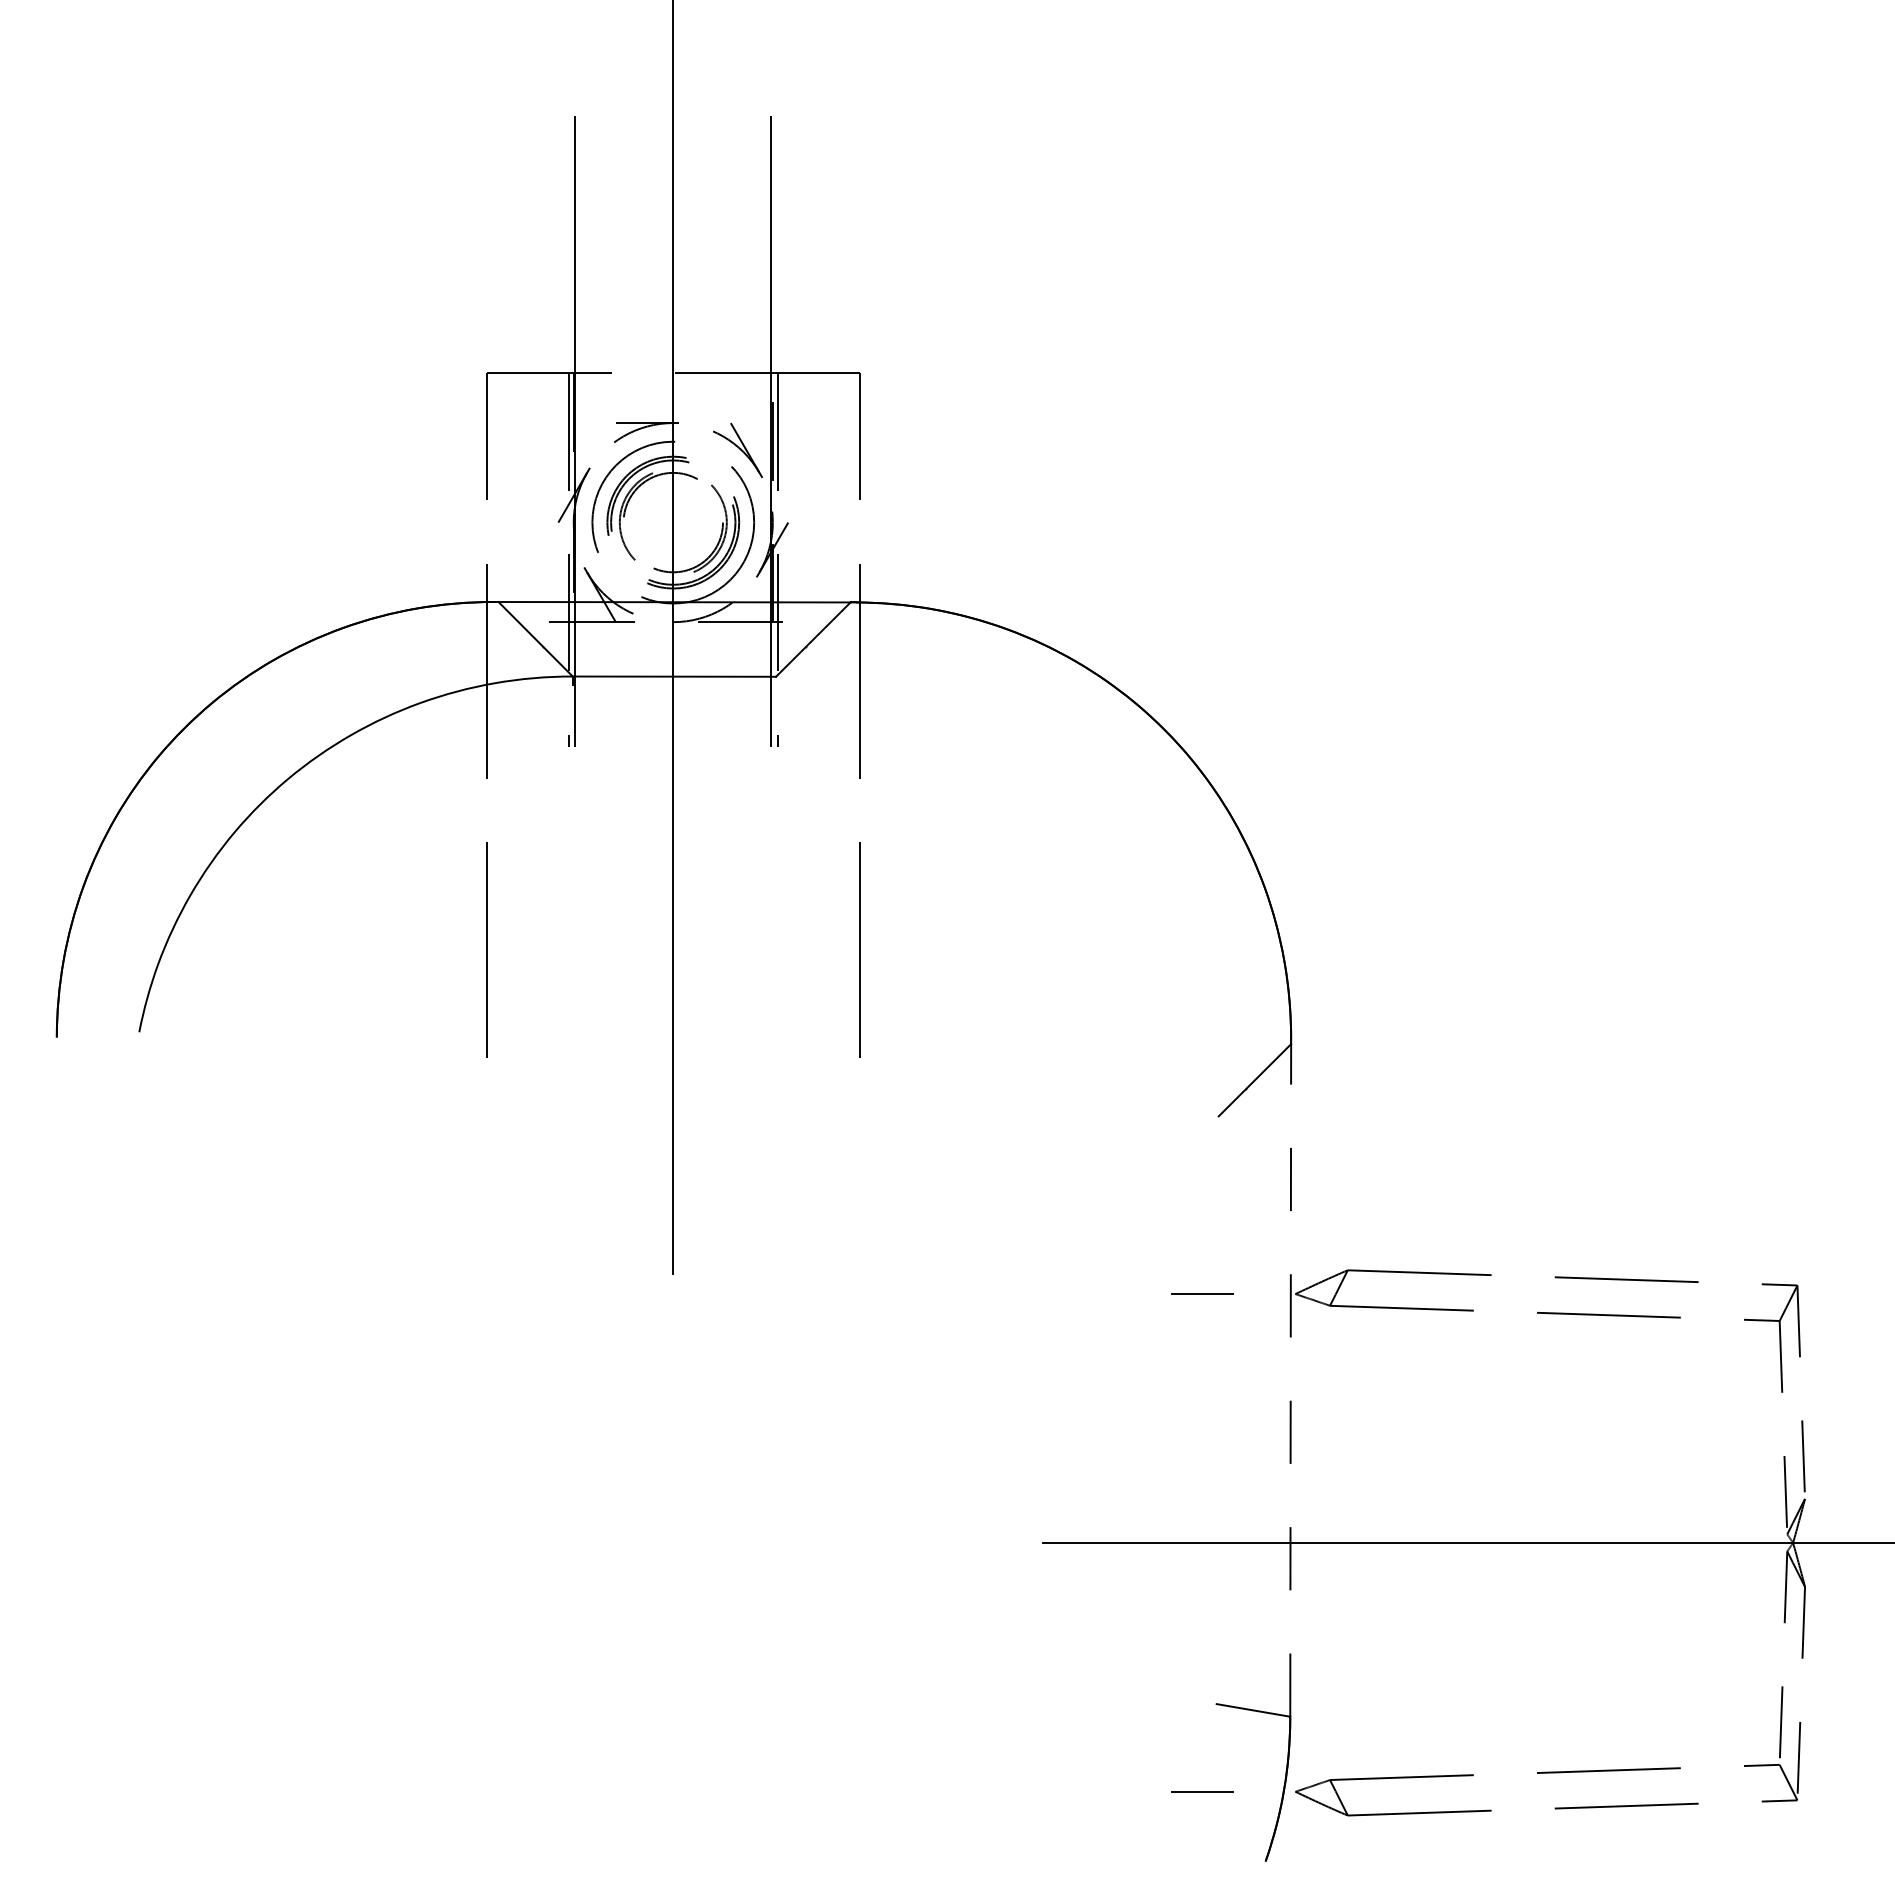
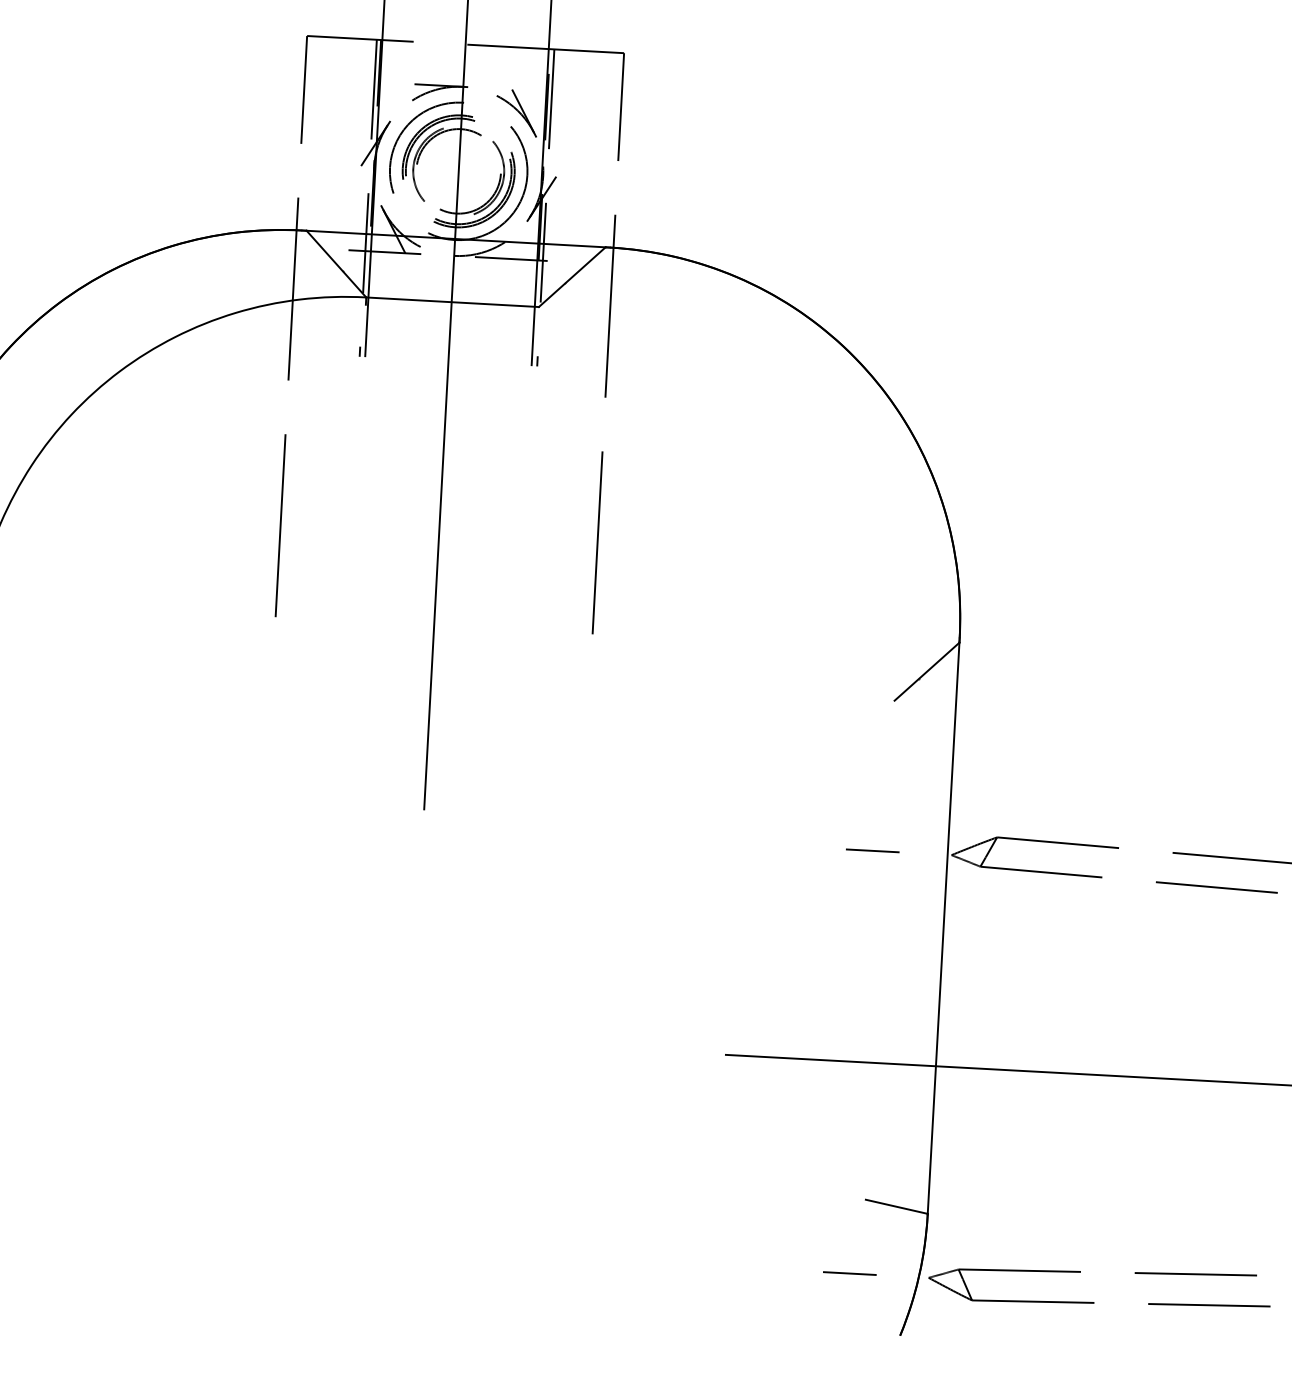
line: (1290, 1379) -> (943, 927), dashed -> solid

